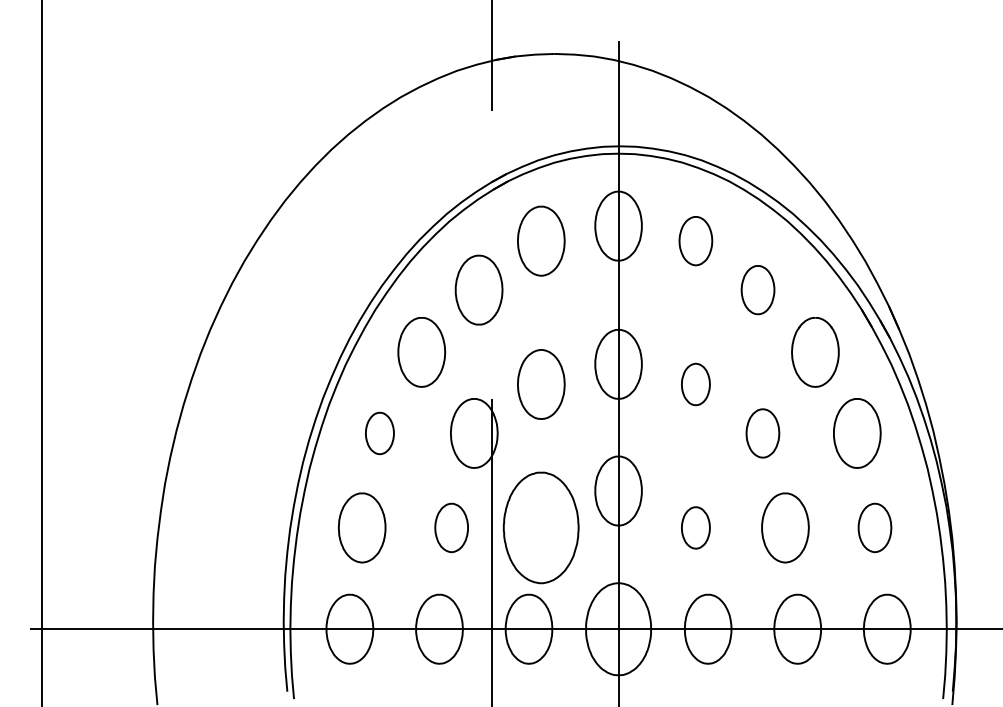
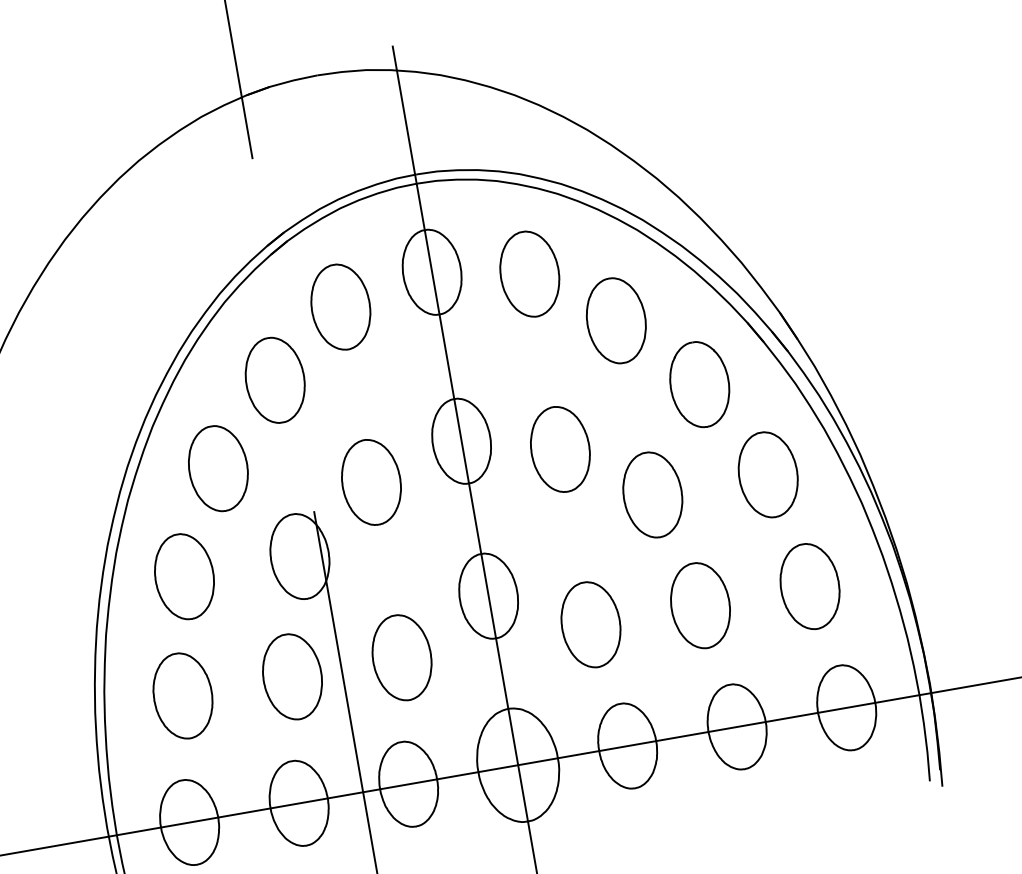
part: (695, 240) -> (529, 273), size x1.43
part: (757, 289) -> (615, 320), size x1.43
part: (695, 384) -> (559, 449), size x1.67
part: (379, 433) -> (184, 576), size x1.67
part: (762, 433) -> (652, 495), size x1.43
part: (451, 527) -> (292, 676), size x1.43
part: (541, 527) -> (402, 657), size x0.62
part: (695, 527) -> (590, 624), size x1.67
part: (874, 527) -> (809, 586), size x1.43

